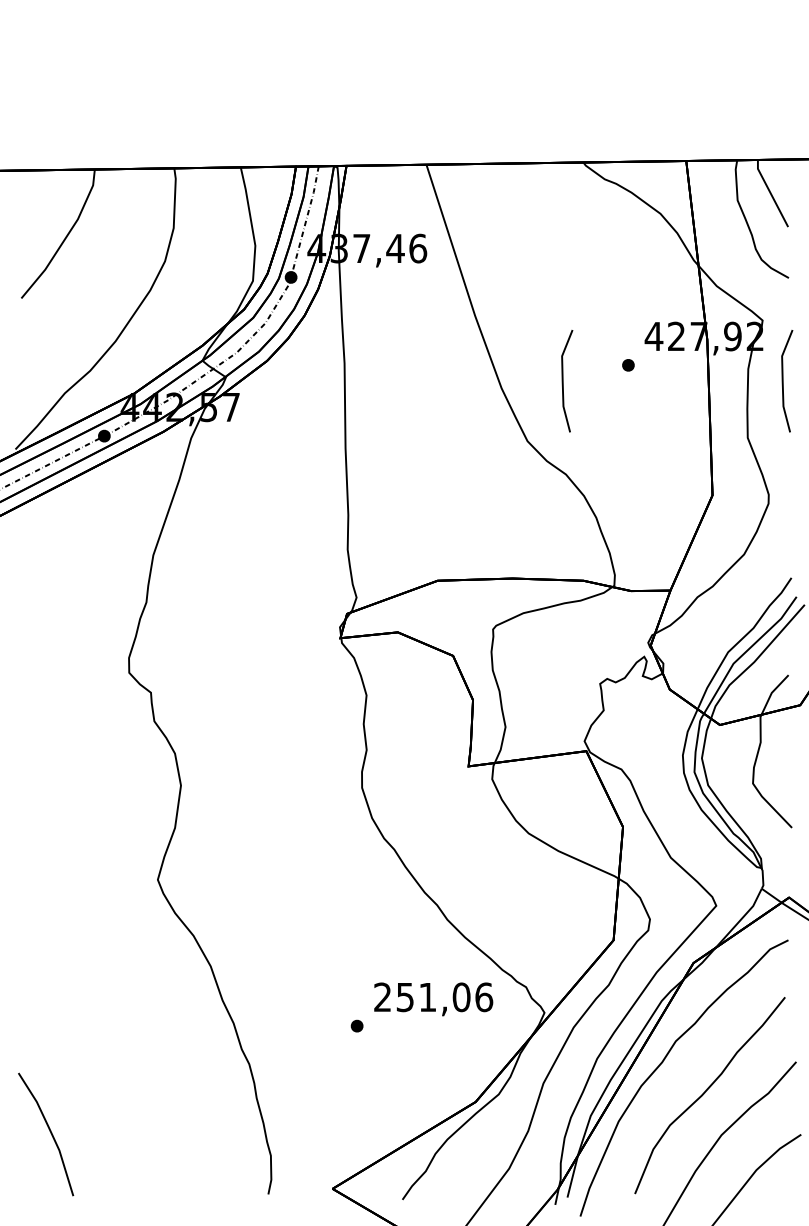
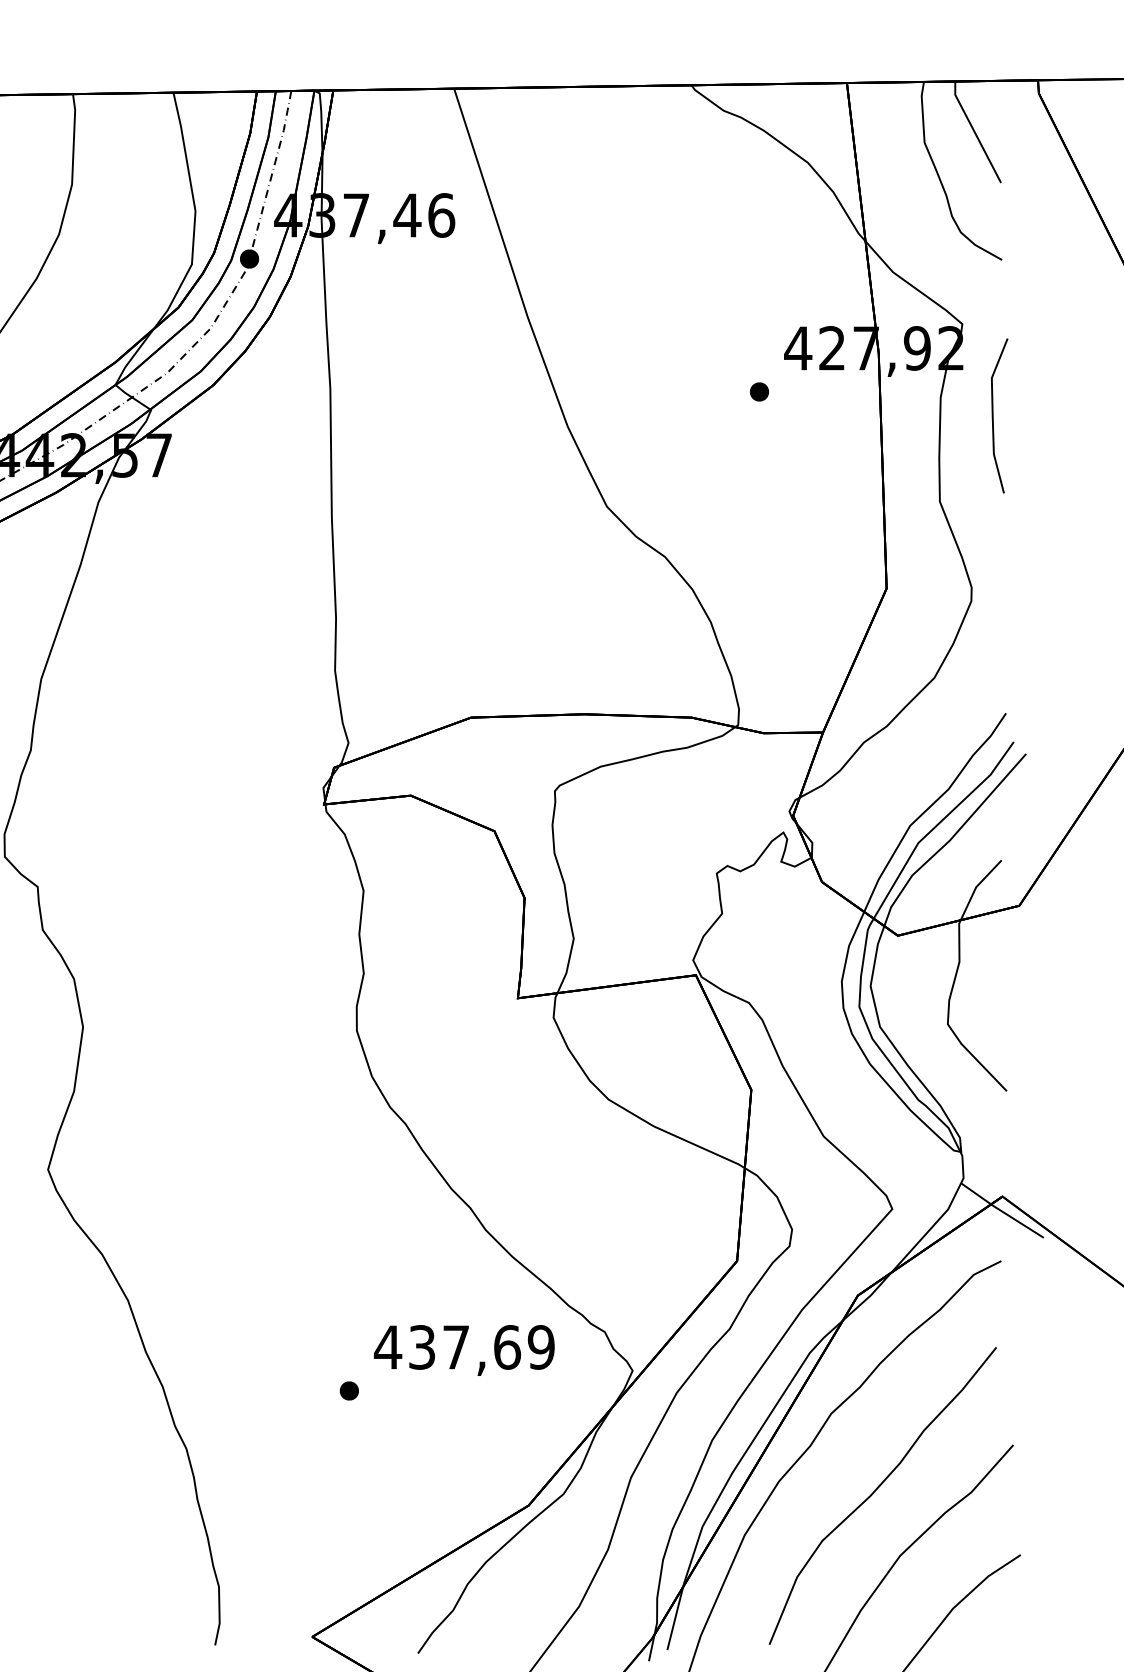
line: (563, 381) -> (661, 416), removed
text: (433, 997) -> (464, 1347), 251,06 -> 437,69

